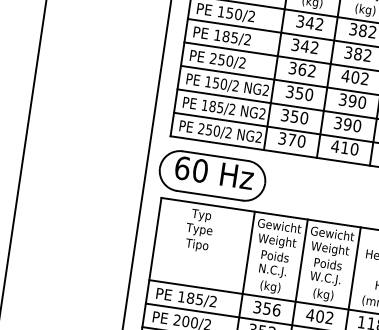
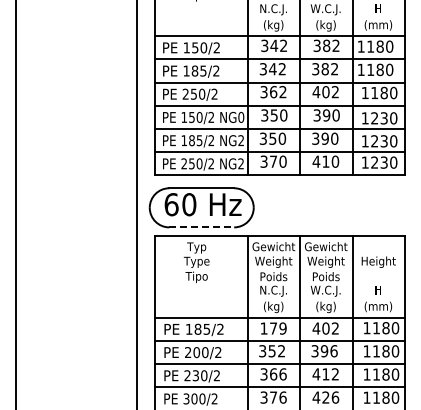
text: (266, 90) -> (241, 117), NG2 -> NG0
line: (210, 195) -> (202, 227), solid -> dashed
text: (267, 308) -> (273, 328), 356 -> 179

